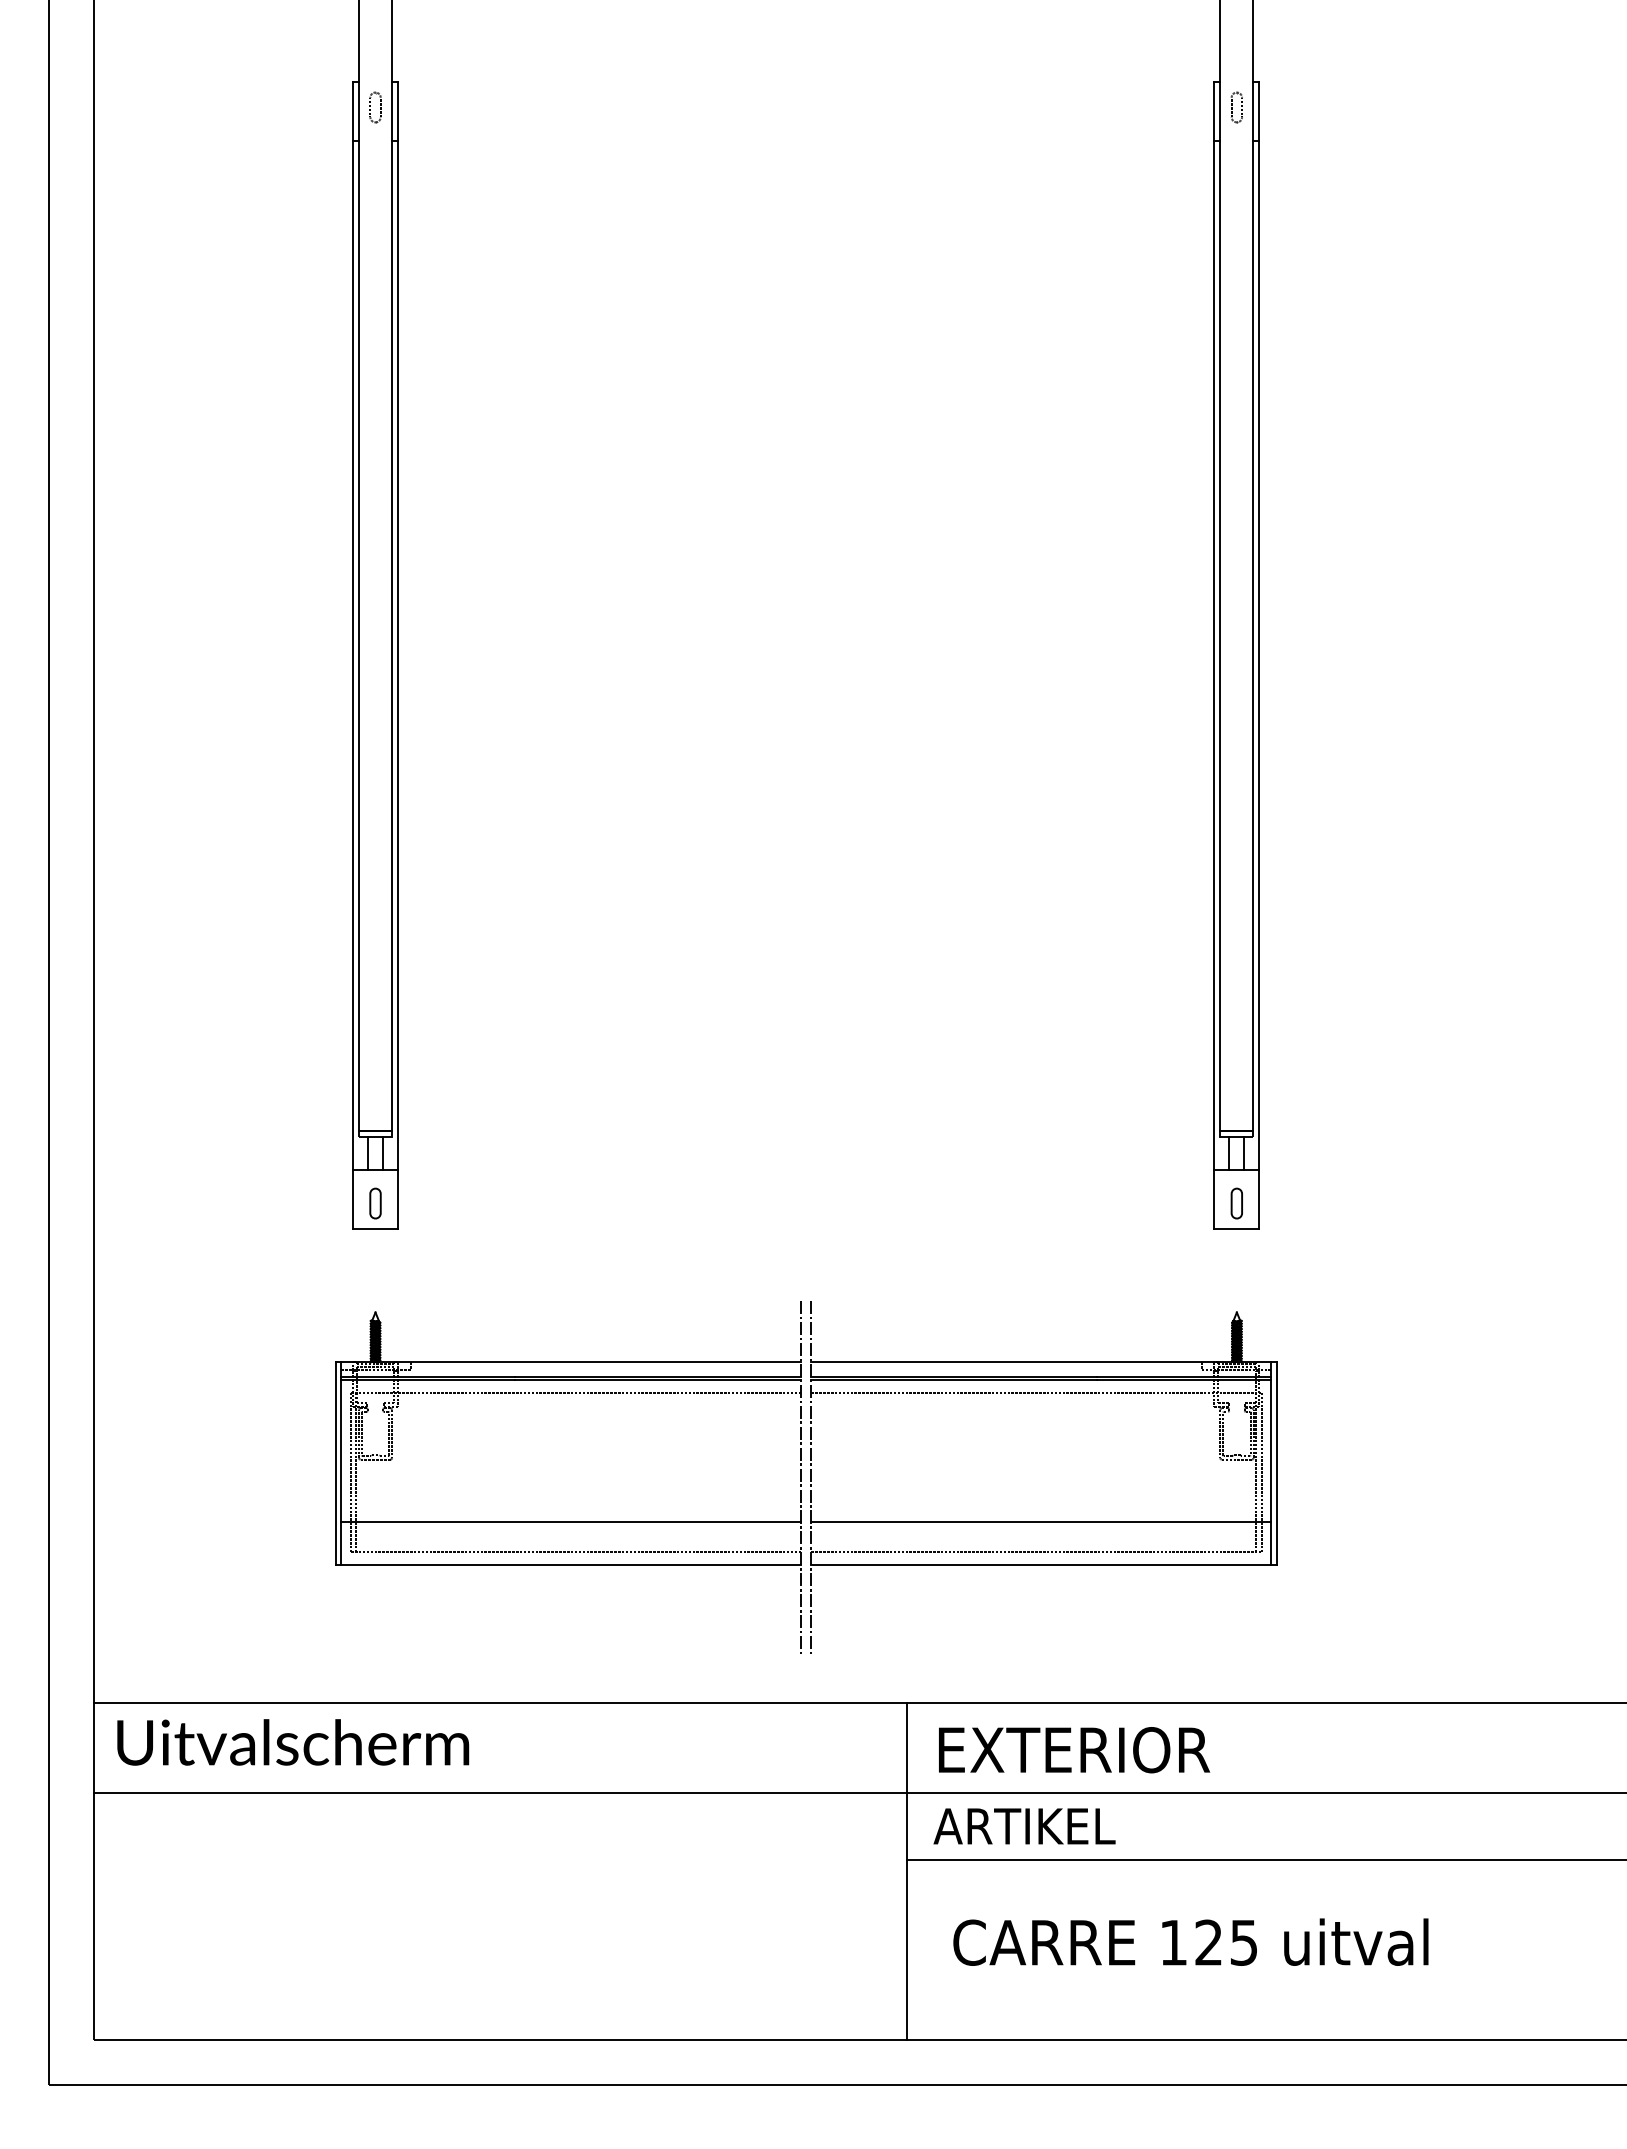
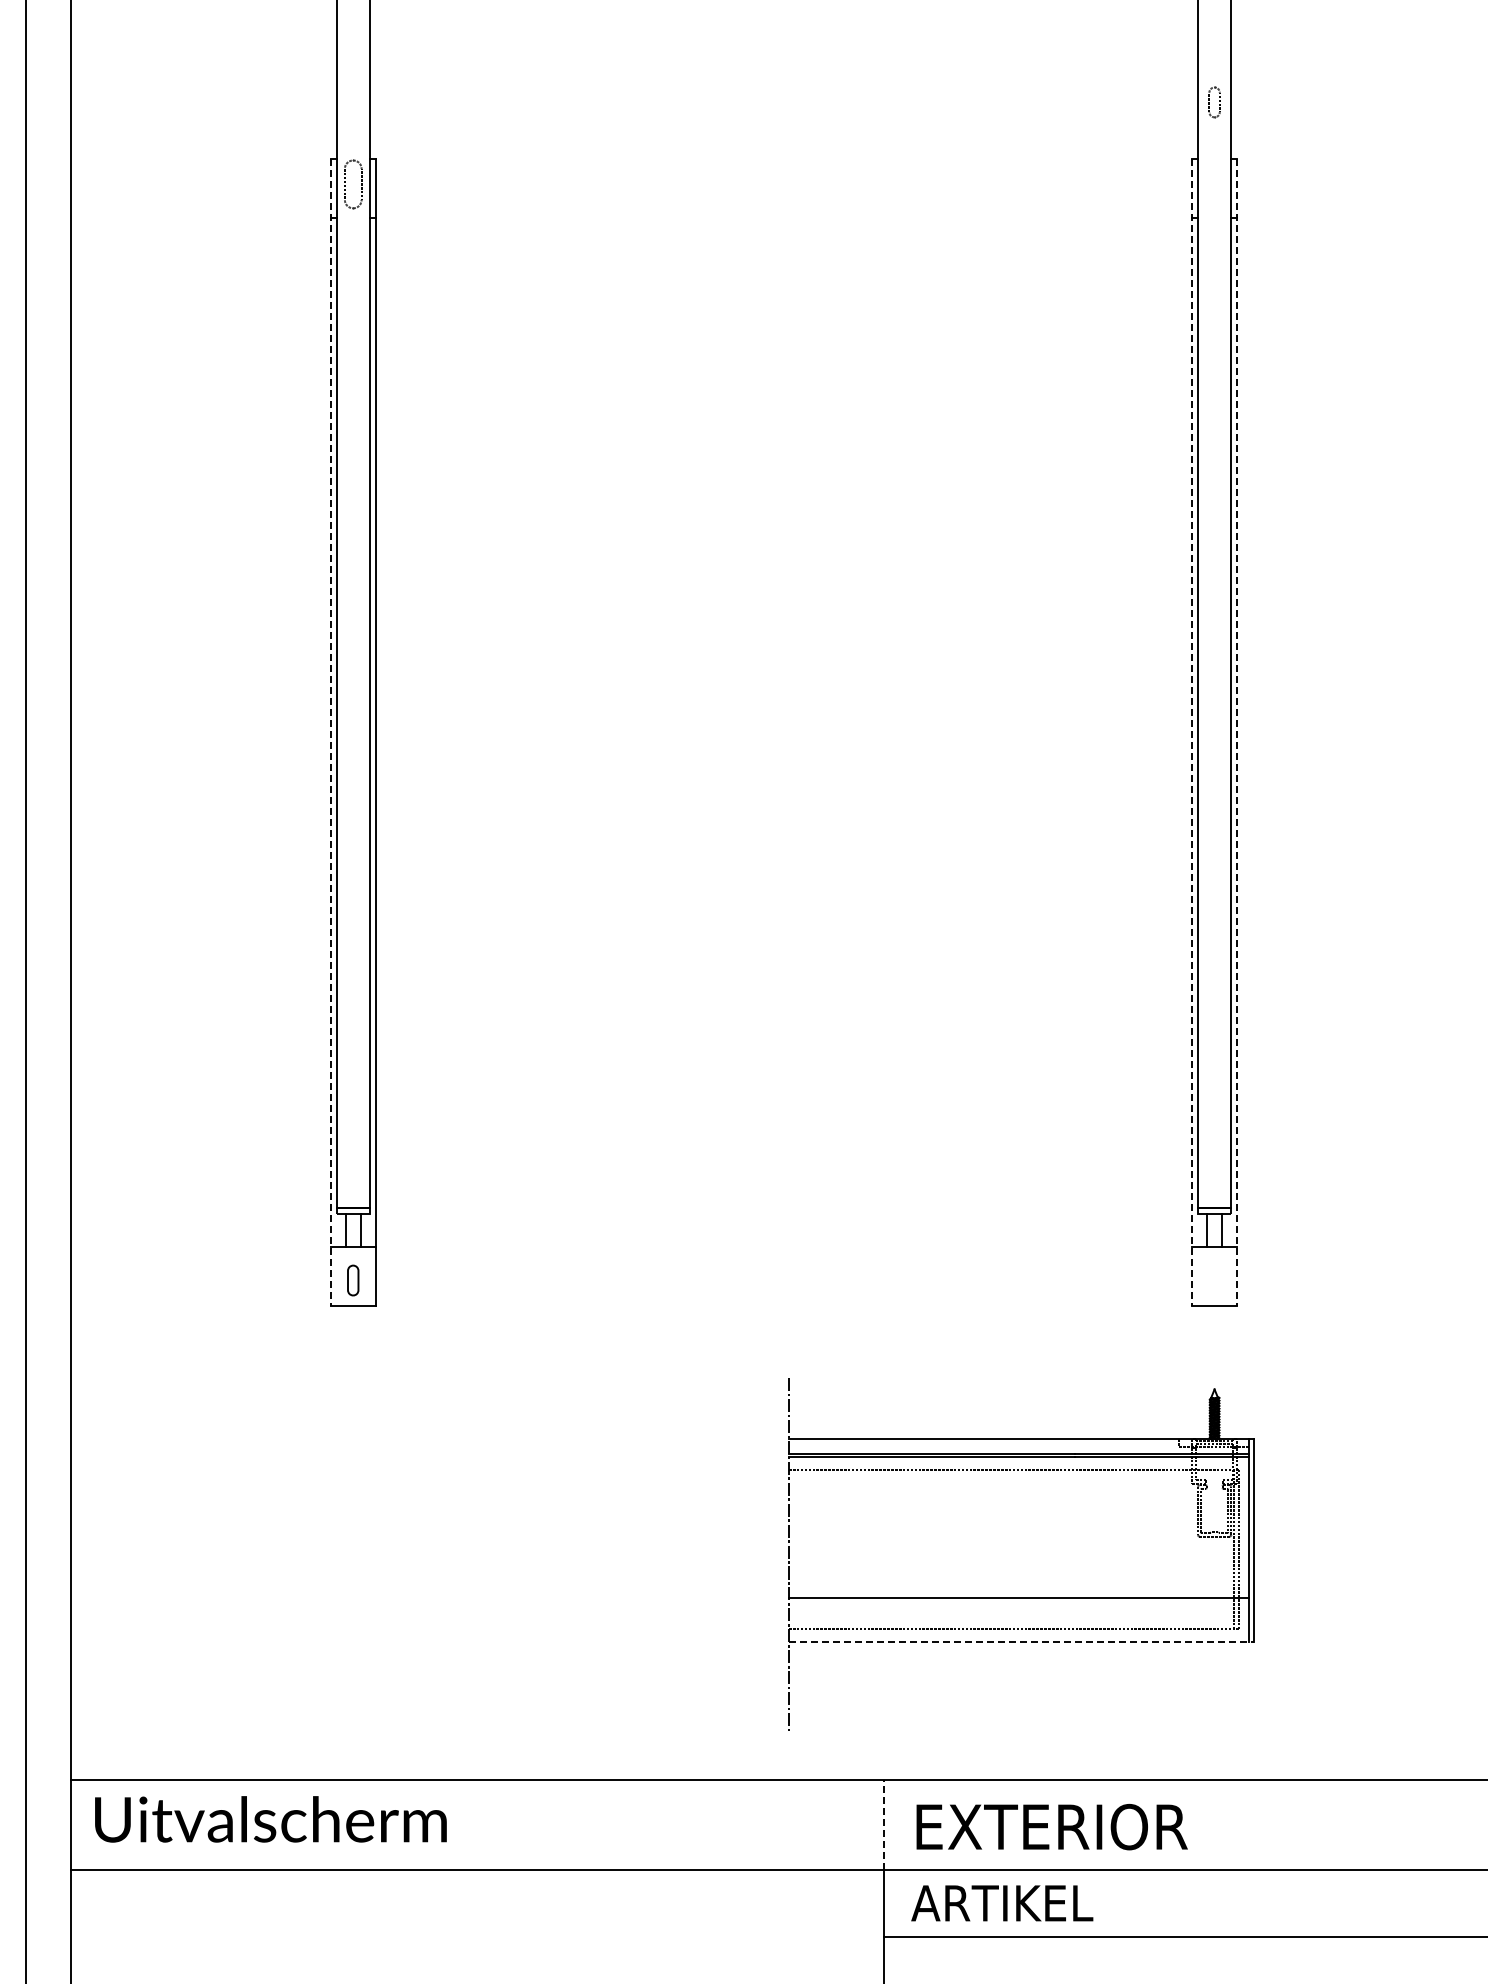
part: (375, 107) -> (353, 184), size x1.6
part: (1236, 107) -> (1214, 102), moved
line: (353, 656) -> (331, 733), solid -> dashed
line: (1214, 656) -> (1192, 733), solid -> dashed
line: (1259, 656) -> (1237, 733), solid -> dashed
part: (1236, 1203) -> (1214, 1280), removed
part: (568, 1521) -> (546, 1598), removed
line: (1043, 1564) -> (1021, 1641), solid -> dashed
line: (906, 1748) -> (884, 1825), solid -> dashed

